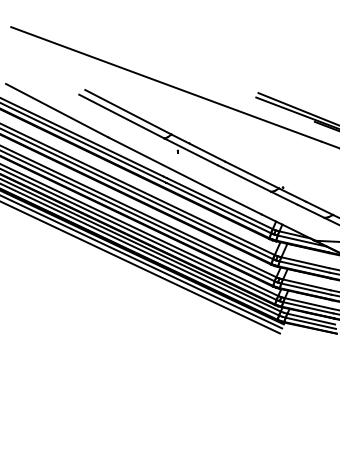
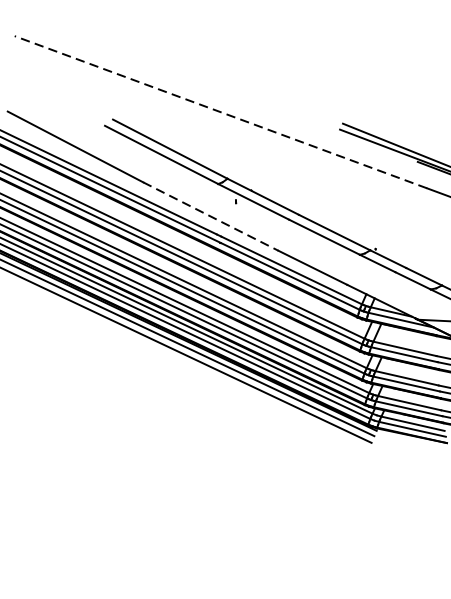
line: (166, 84) -> (220, 112), solid -> dashed
line: (159, 163) -> (211, 217), solid -> dashed

